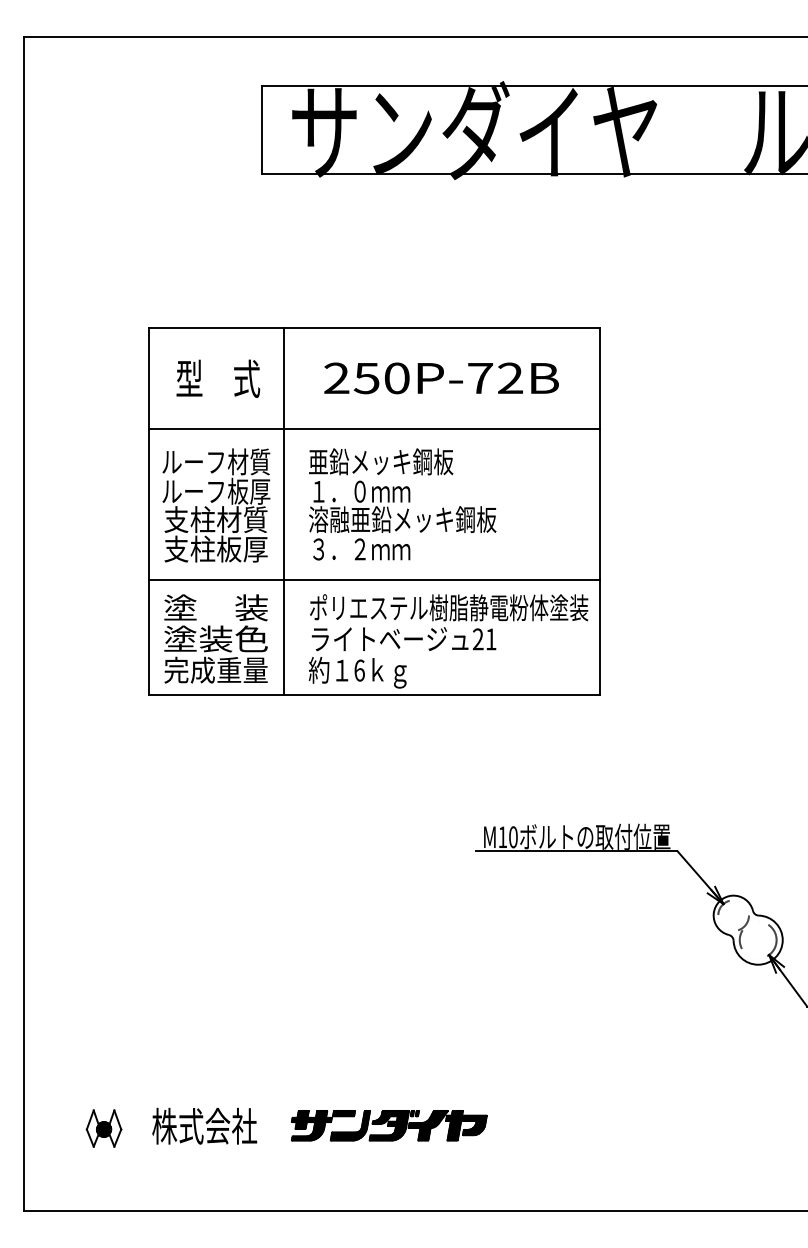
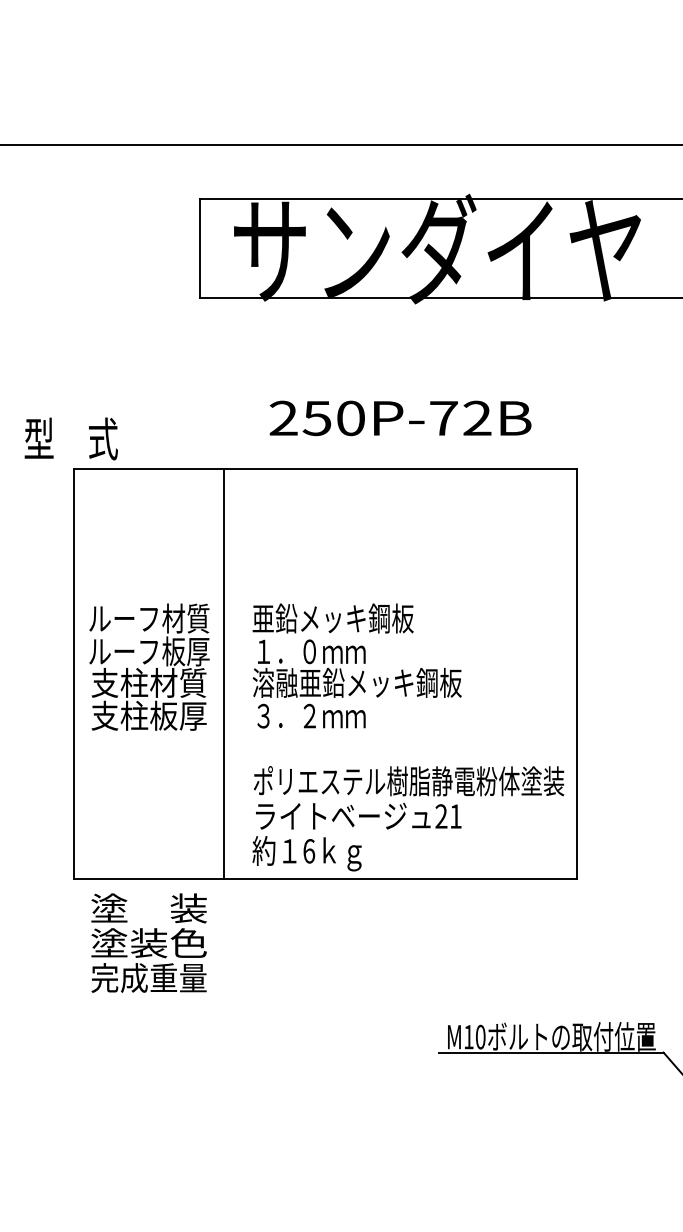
text: (218, 378) -> (71, 438), moved
text: (441, 378) -> (400, 418), moved
line: (373, 429) -> (324, 582), removed
line: (373, 580) -> (324, 750), removed
text: (215, 638) -> (148, 942), moved

